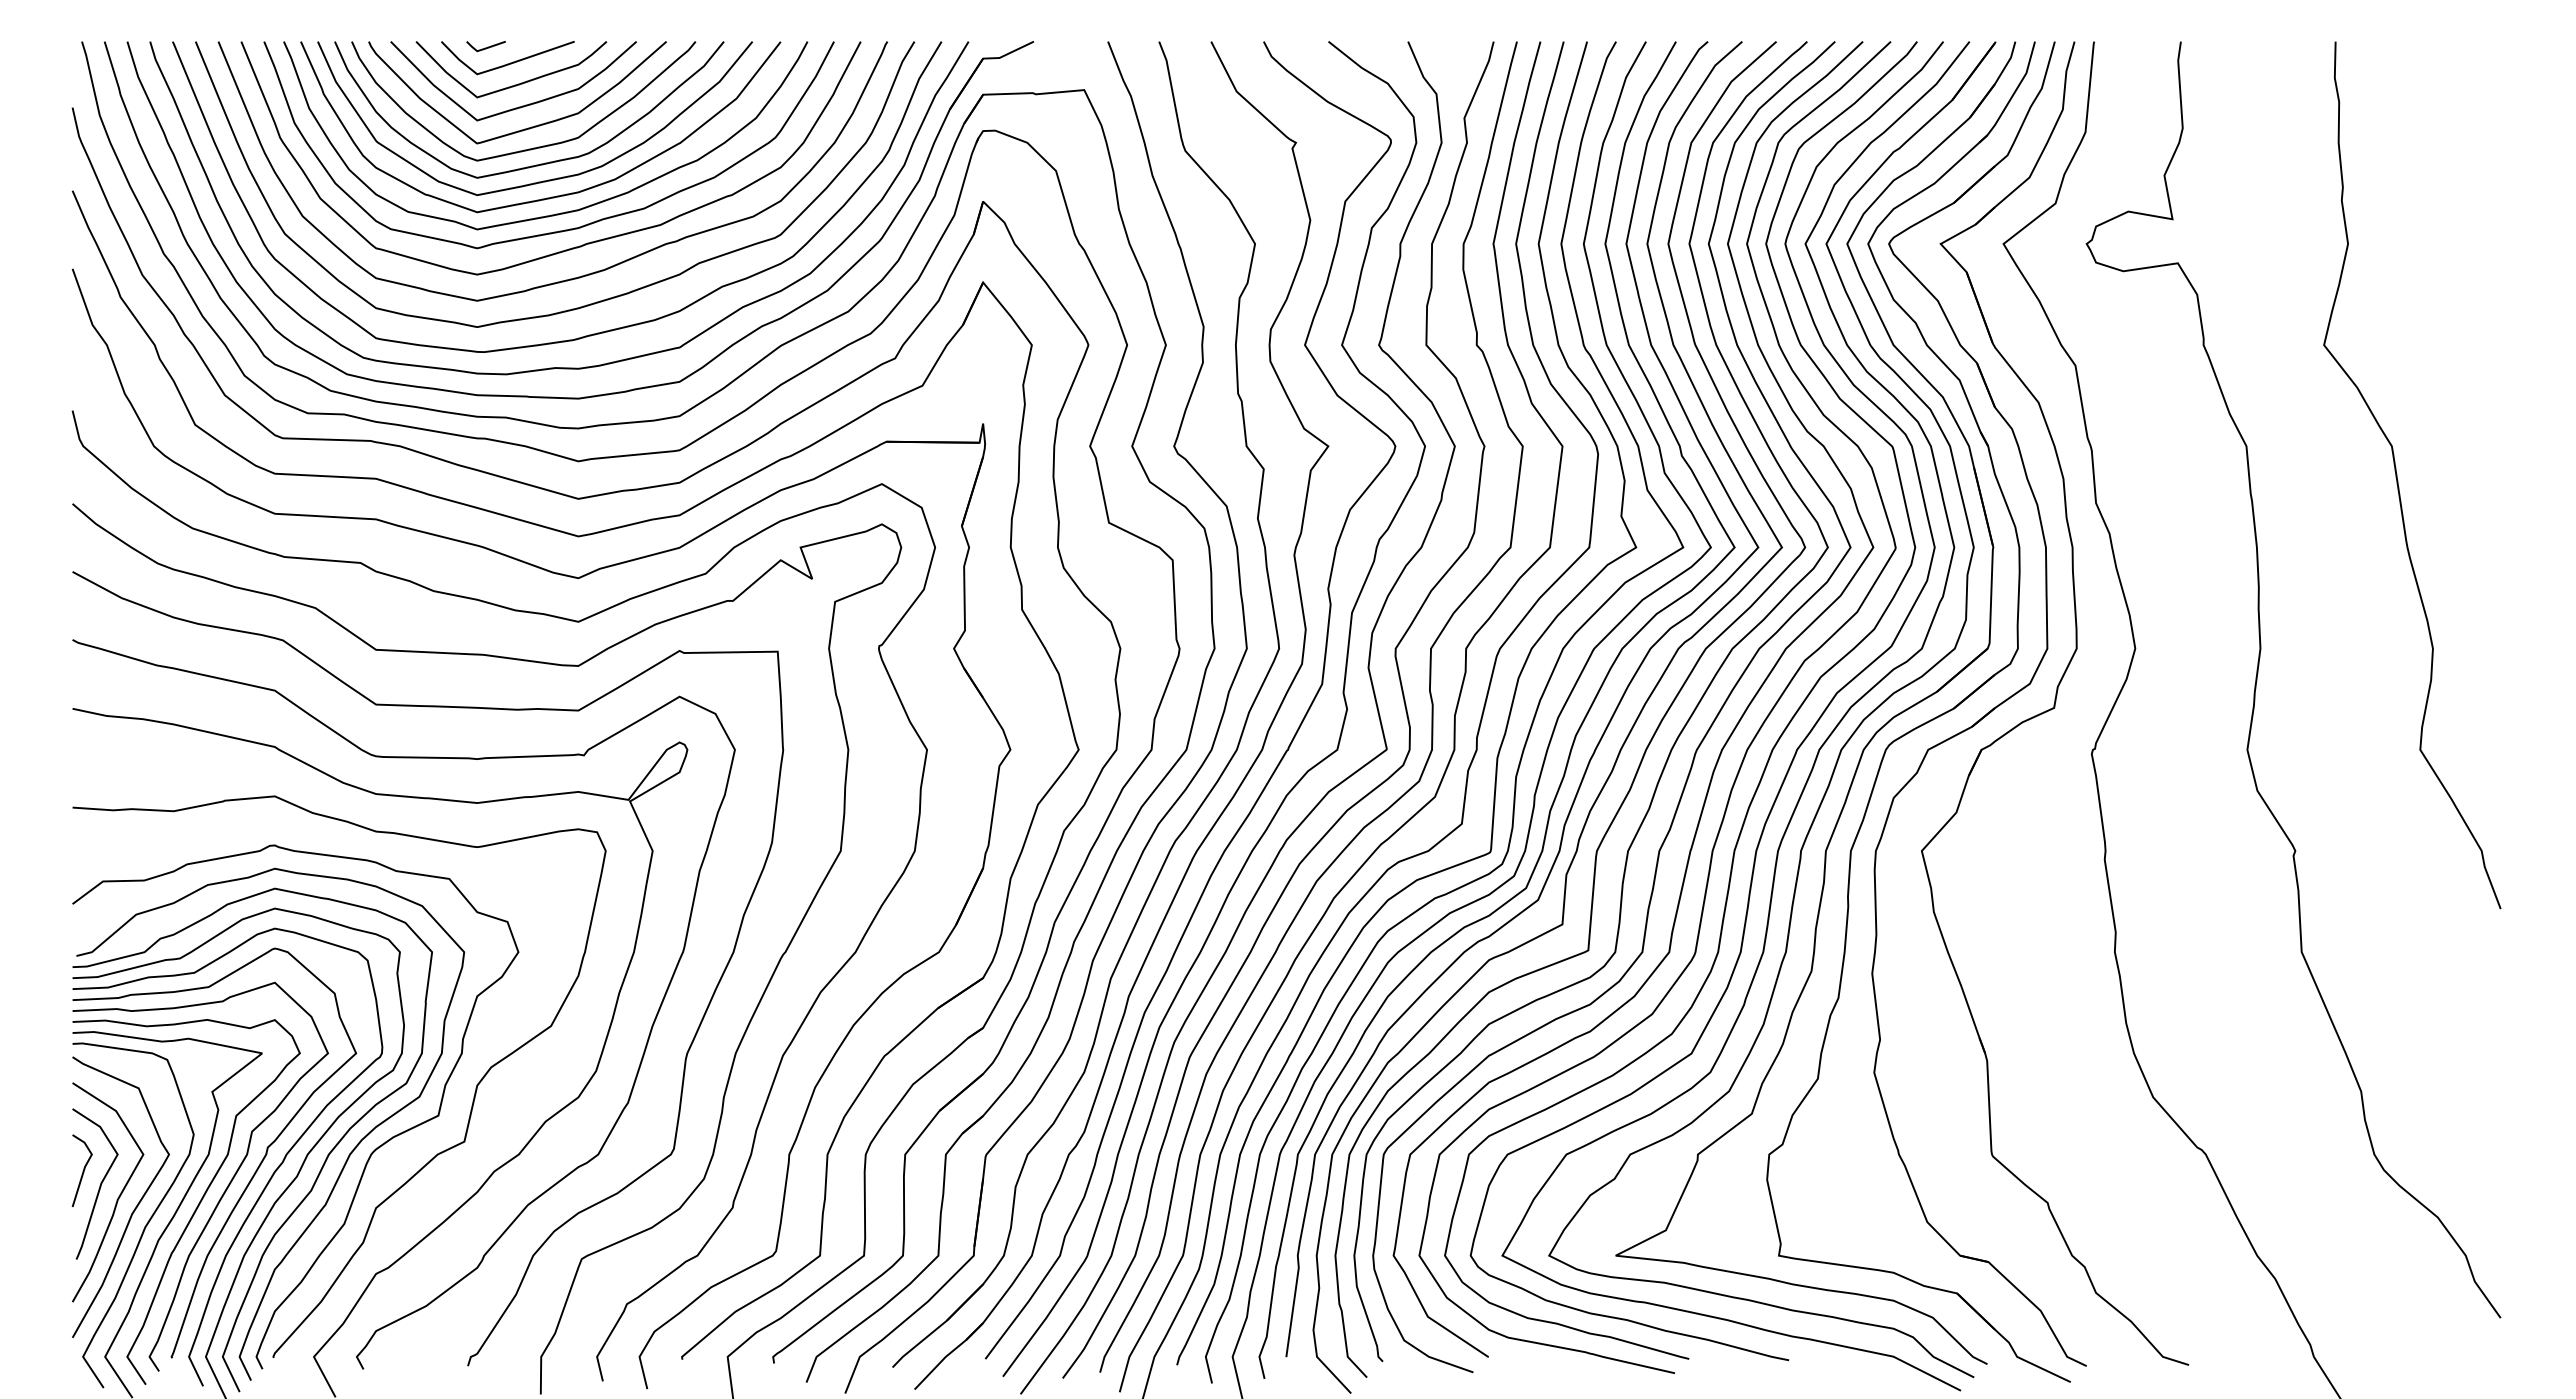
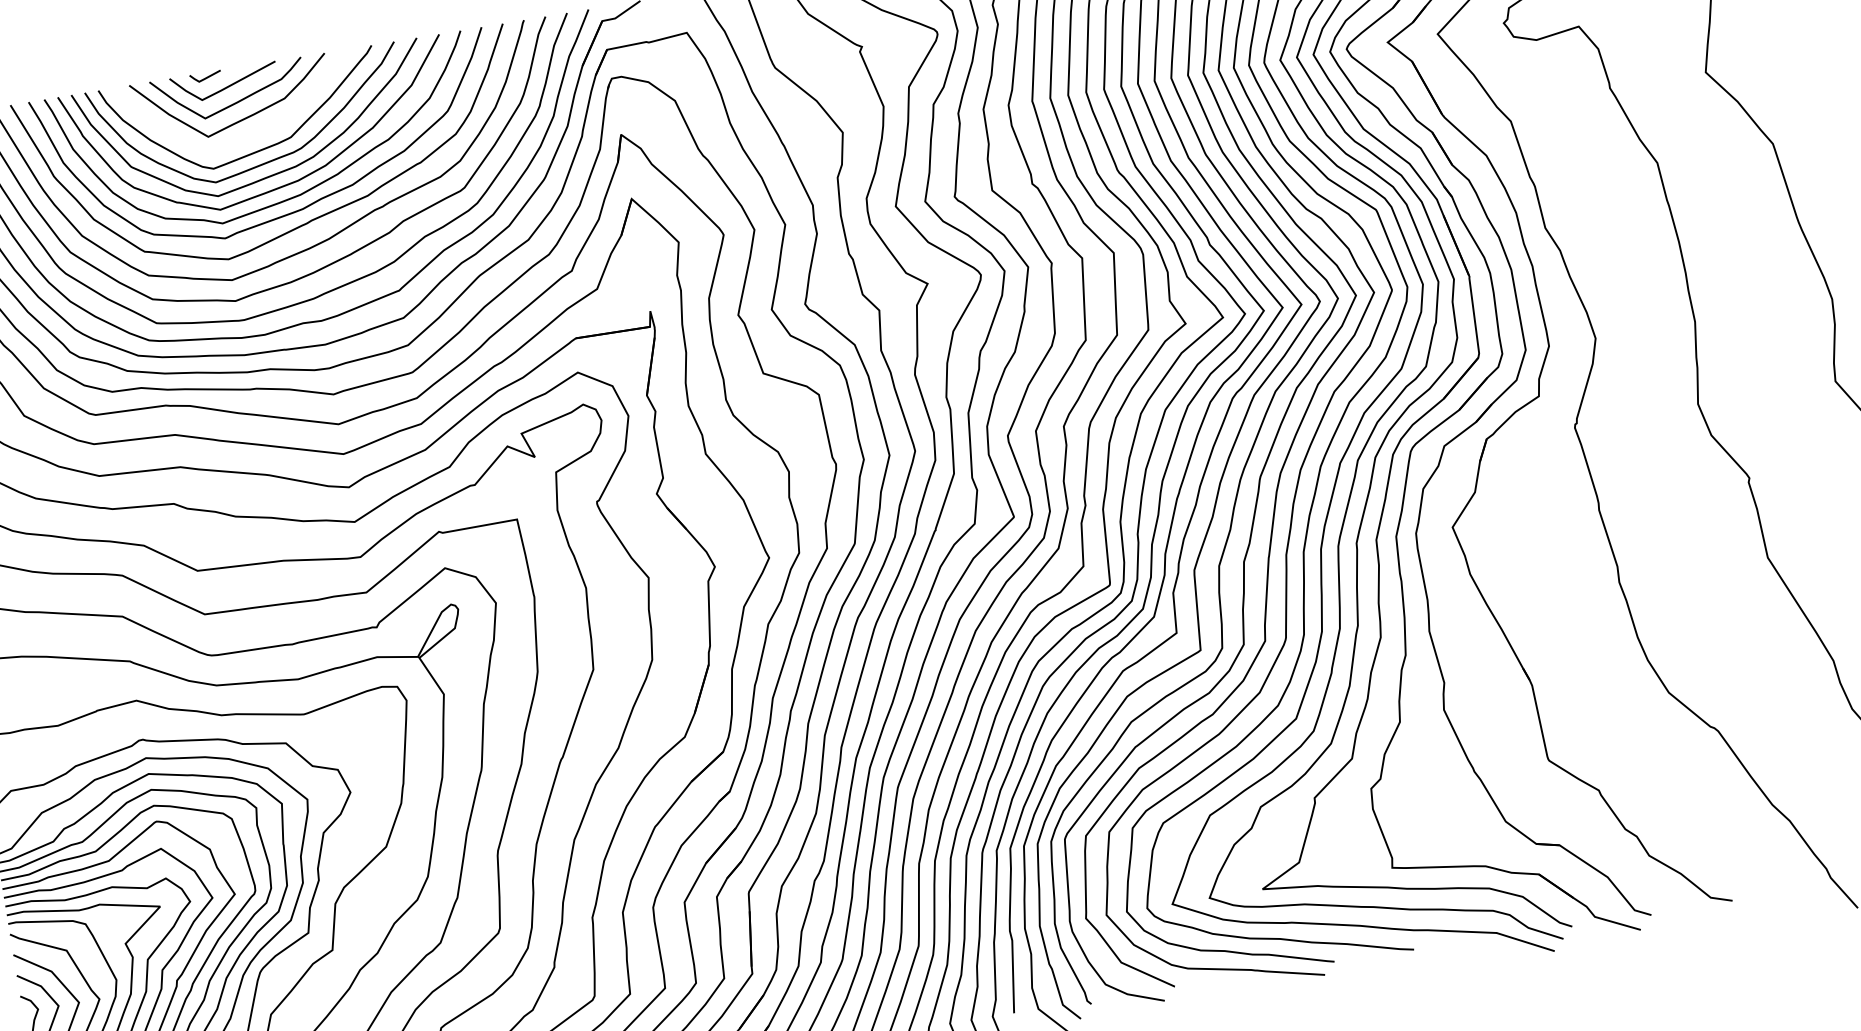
curve: (524, 128) -> (246, 136), removed

